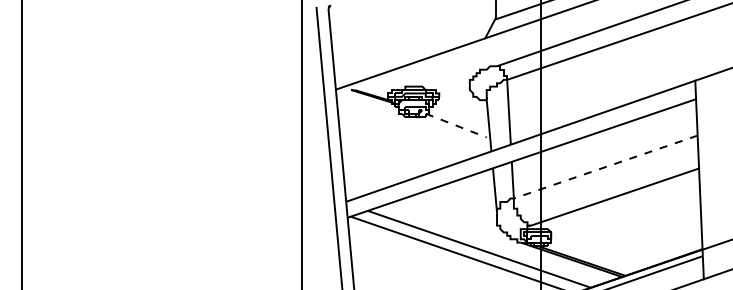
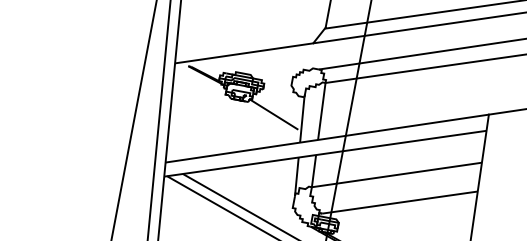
line: (456, 125) -> (274, 114), dashed -> solid
line: (605, 167) -> (396, 175), dashed -> solid

